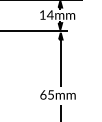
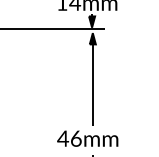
text: (46, 94) -> (68, 137), 65mm -> 46mm

